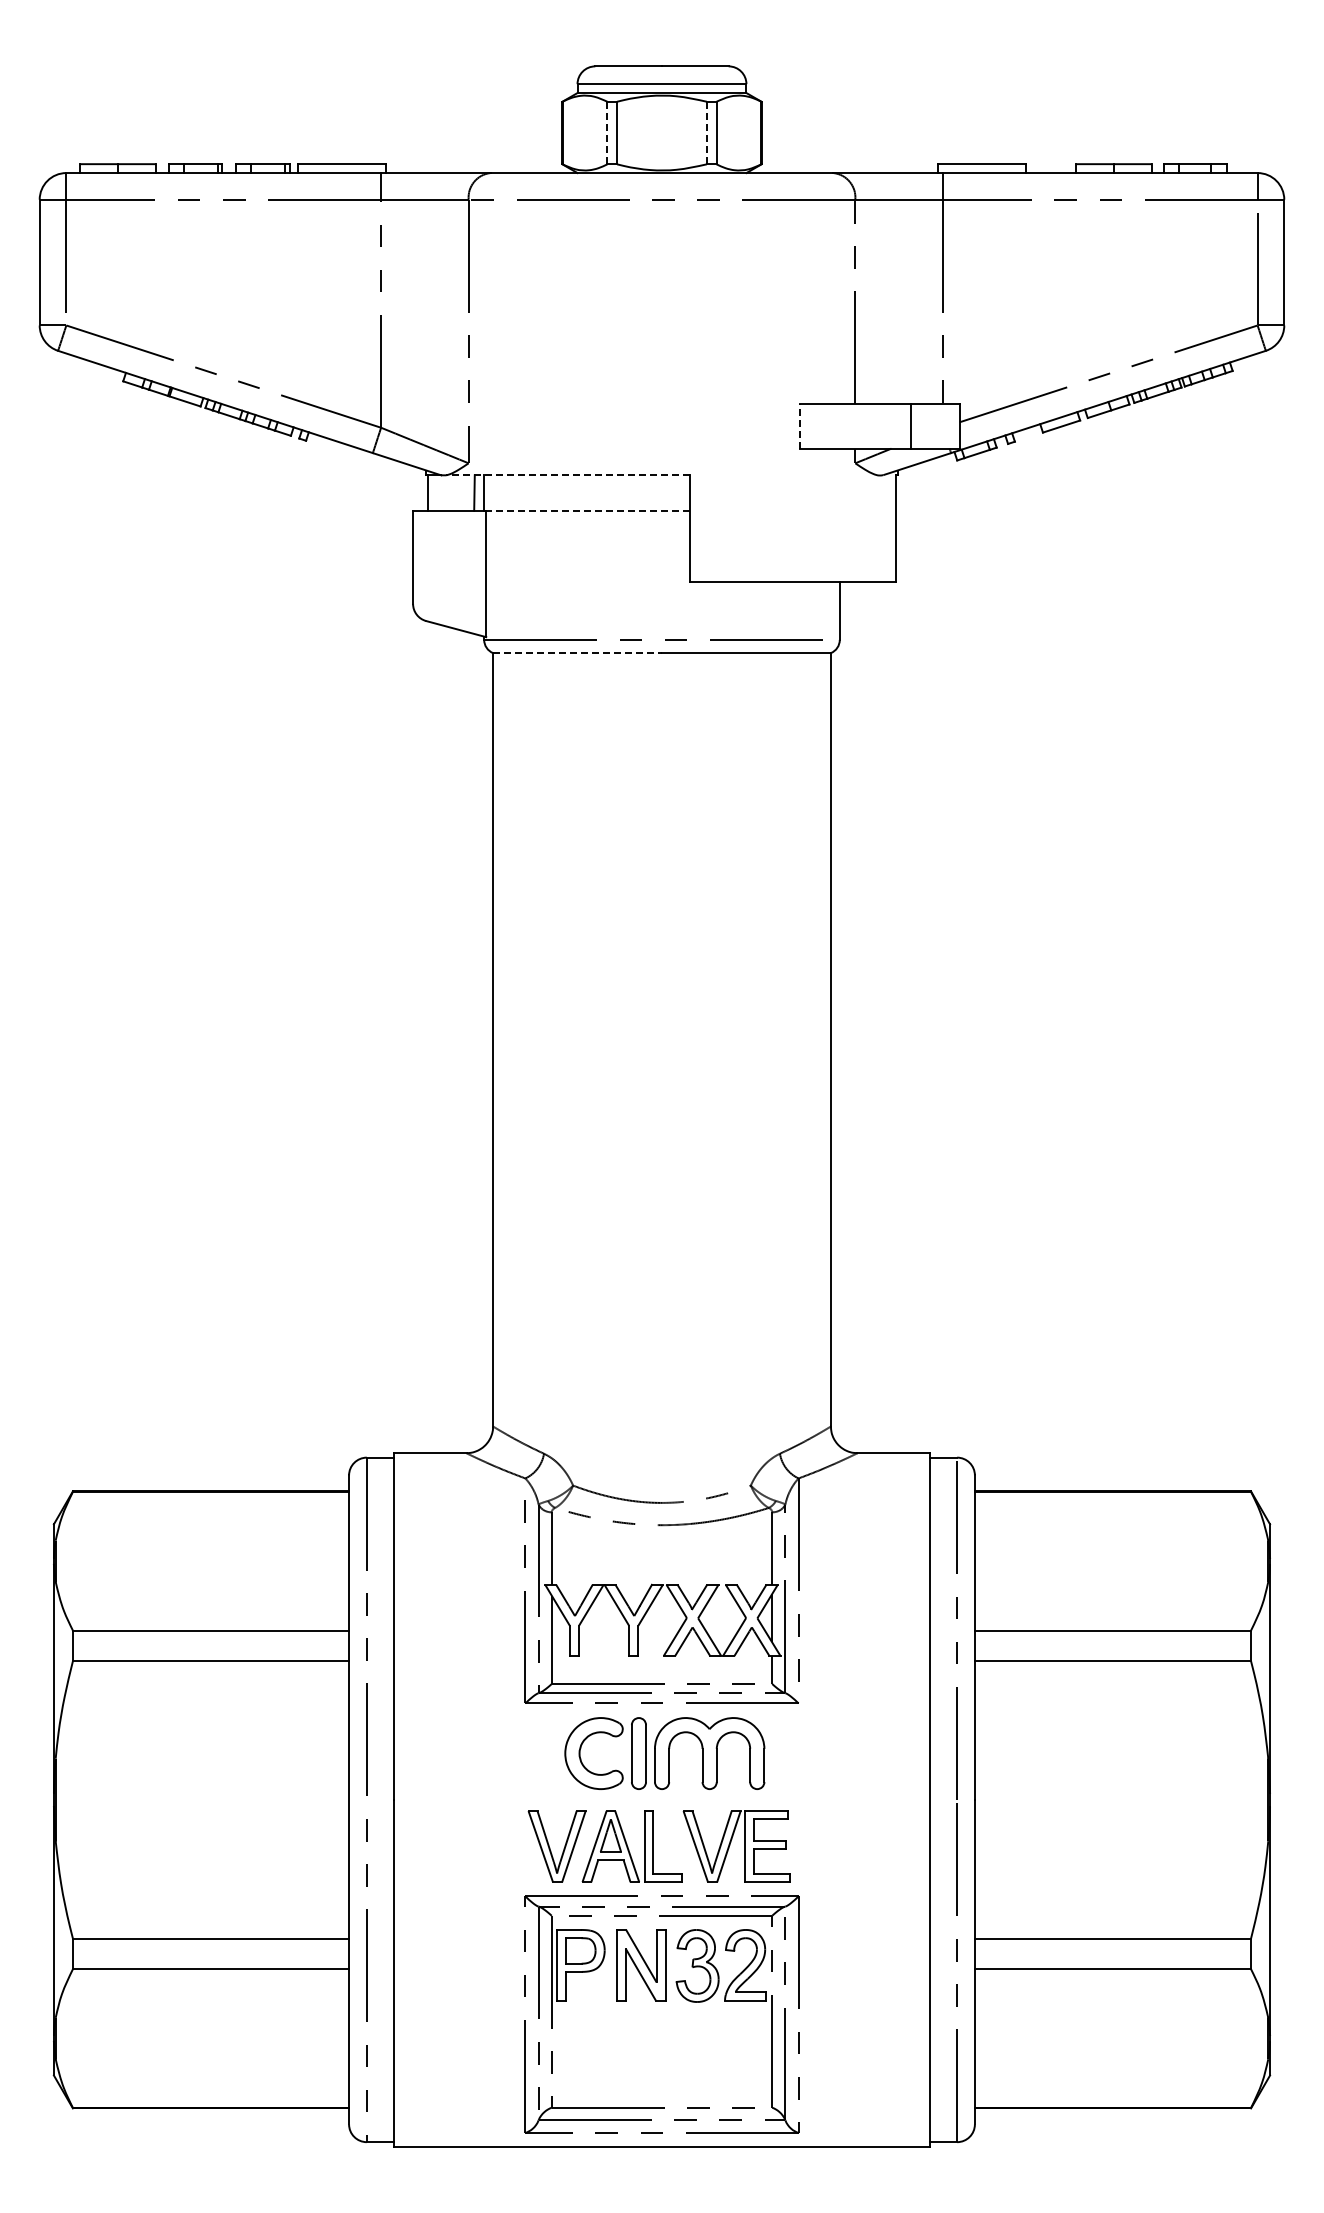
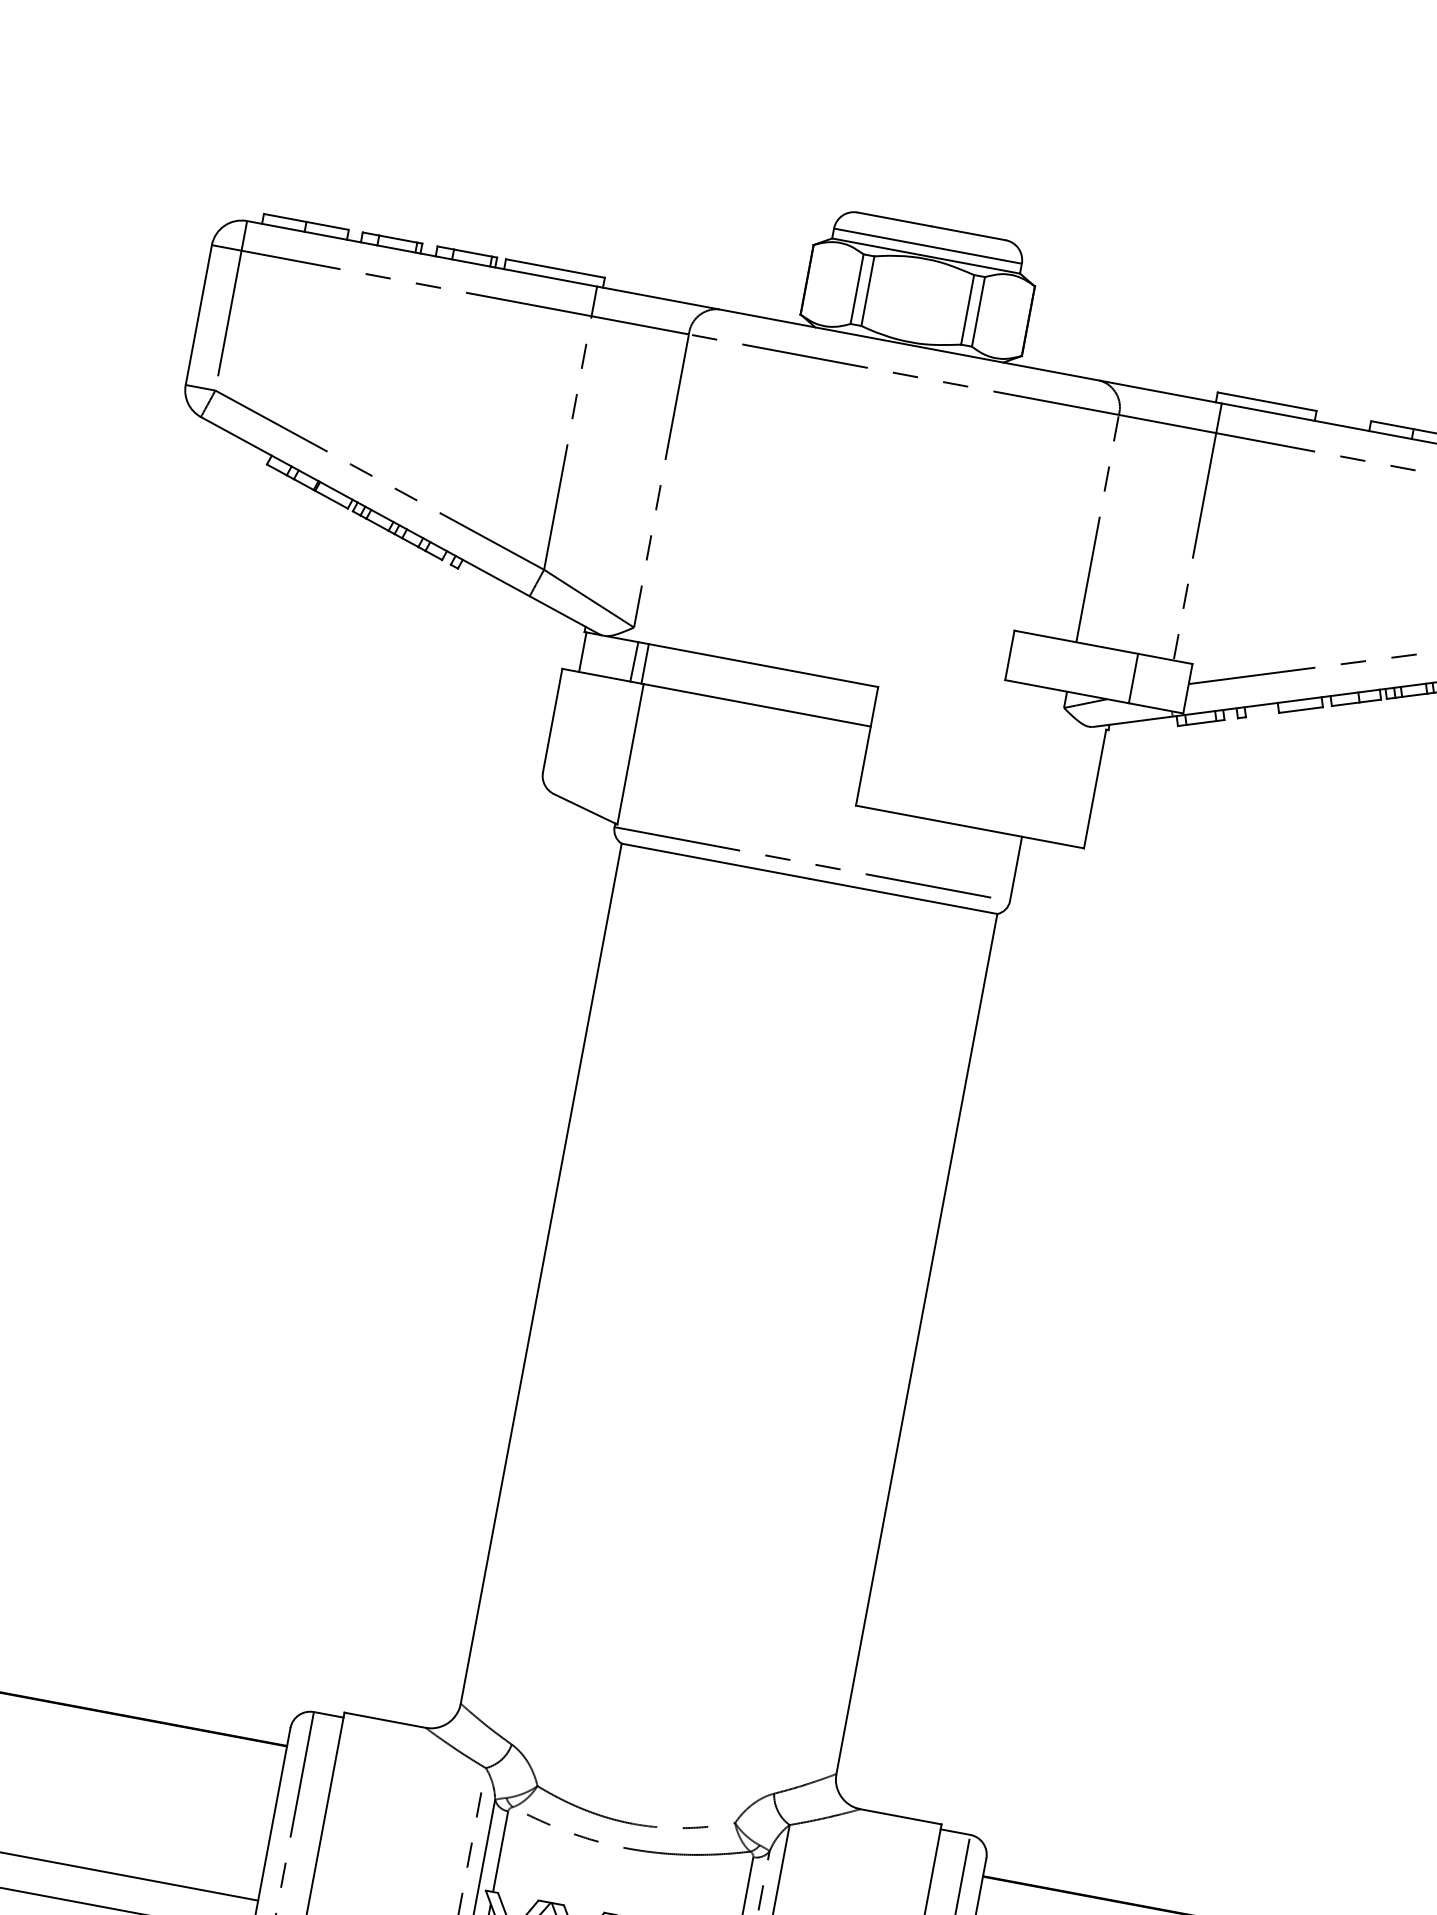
line: (607, 132) -> (857, 288), dashed -> solid
line: (706, 133) -> (967, 310), dashed -> solid
line: (799, 425) -> (1009, 654), dashed -> solid
line: (567, 475) -> (741, 661), dashed -> solid
line: (587, 510) -> (756, 704), dashed -> solid
line: (578, 653) -> (716, 861), dashed -> solid

